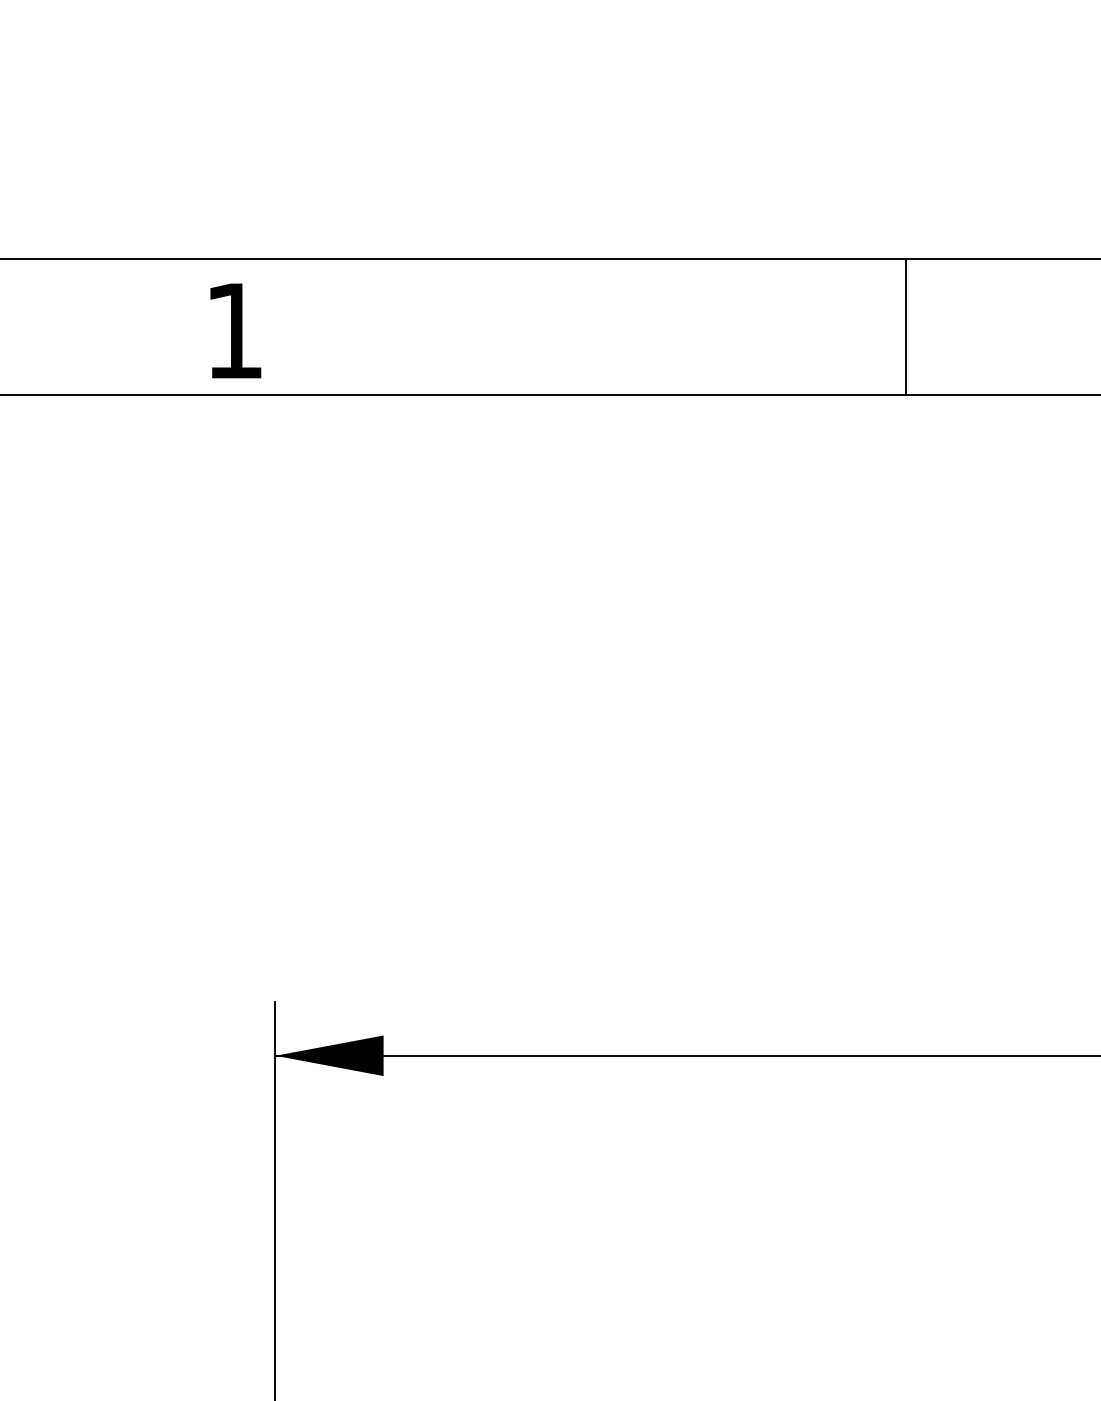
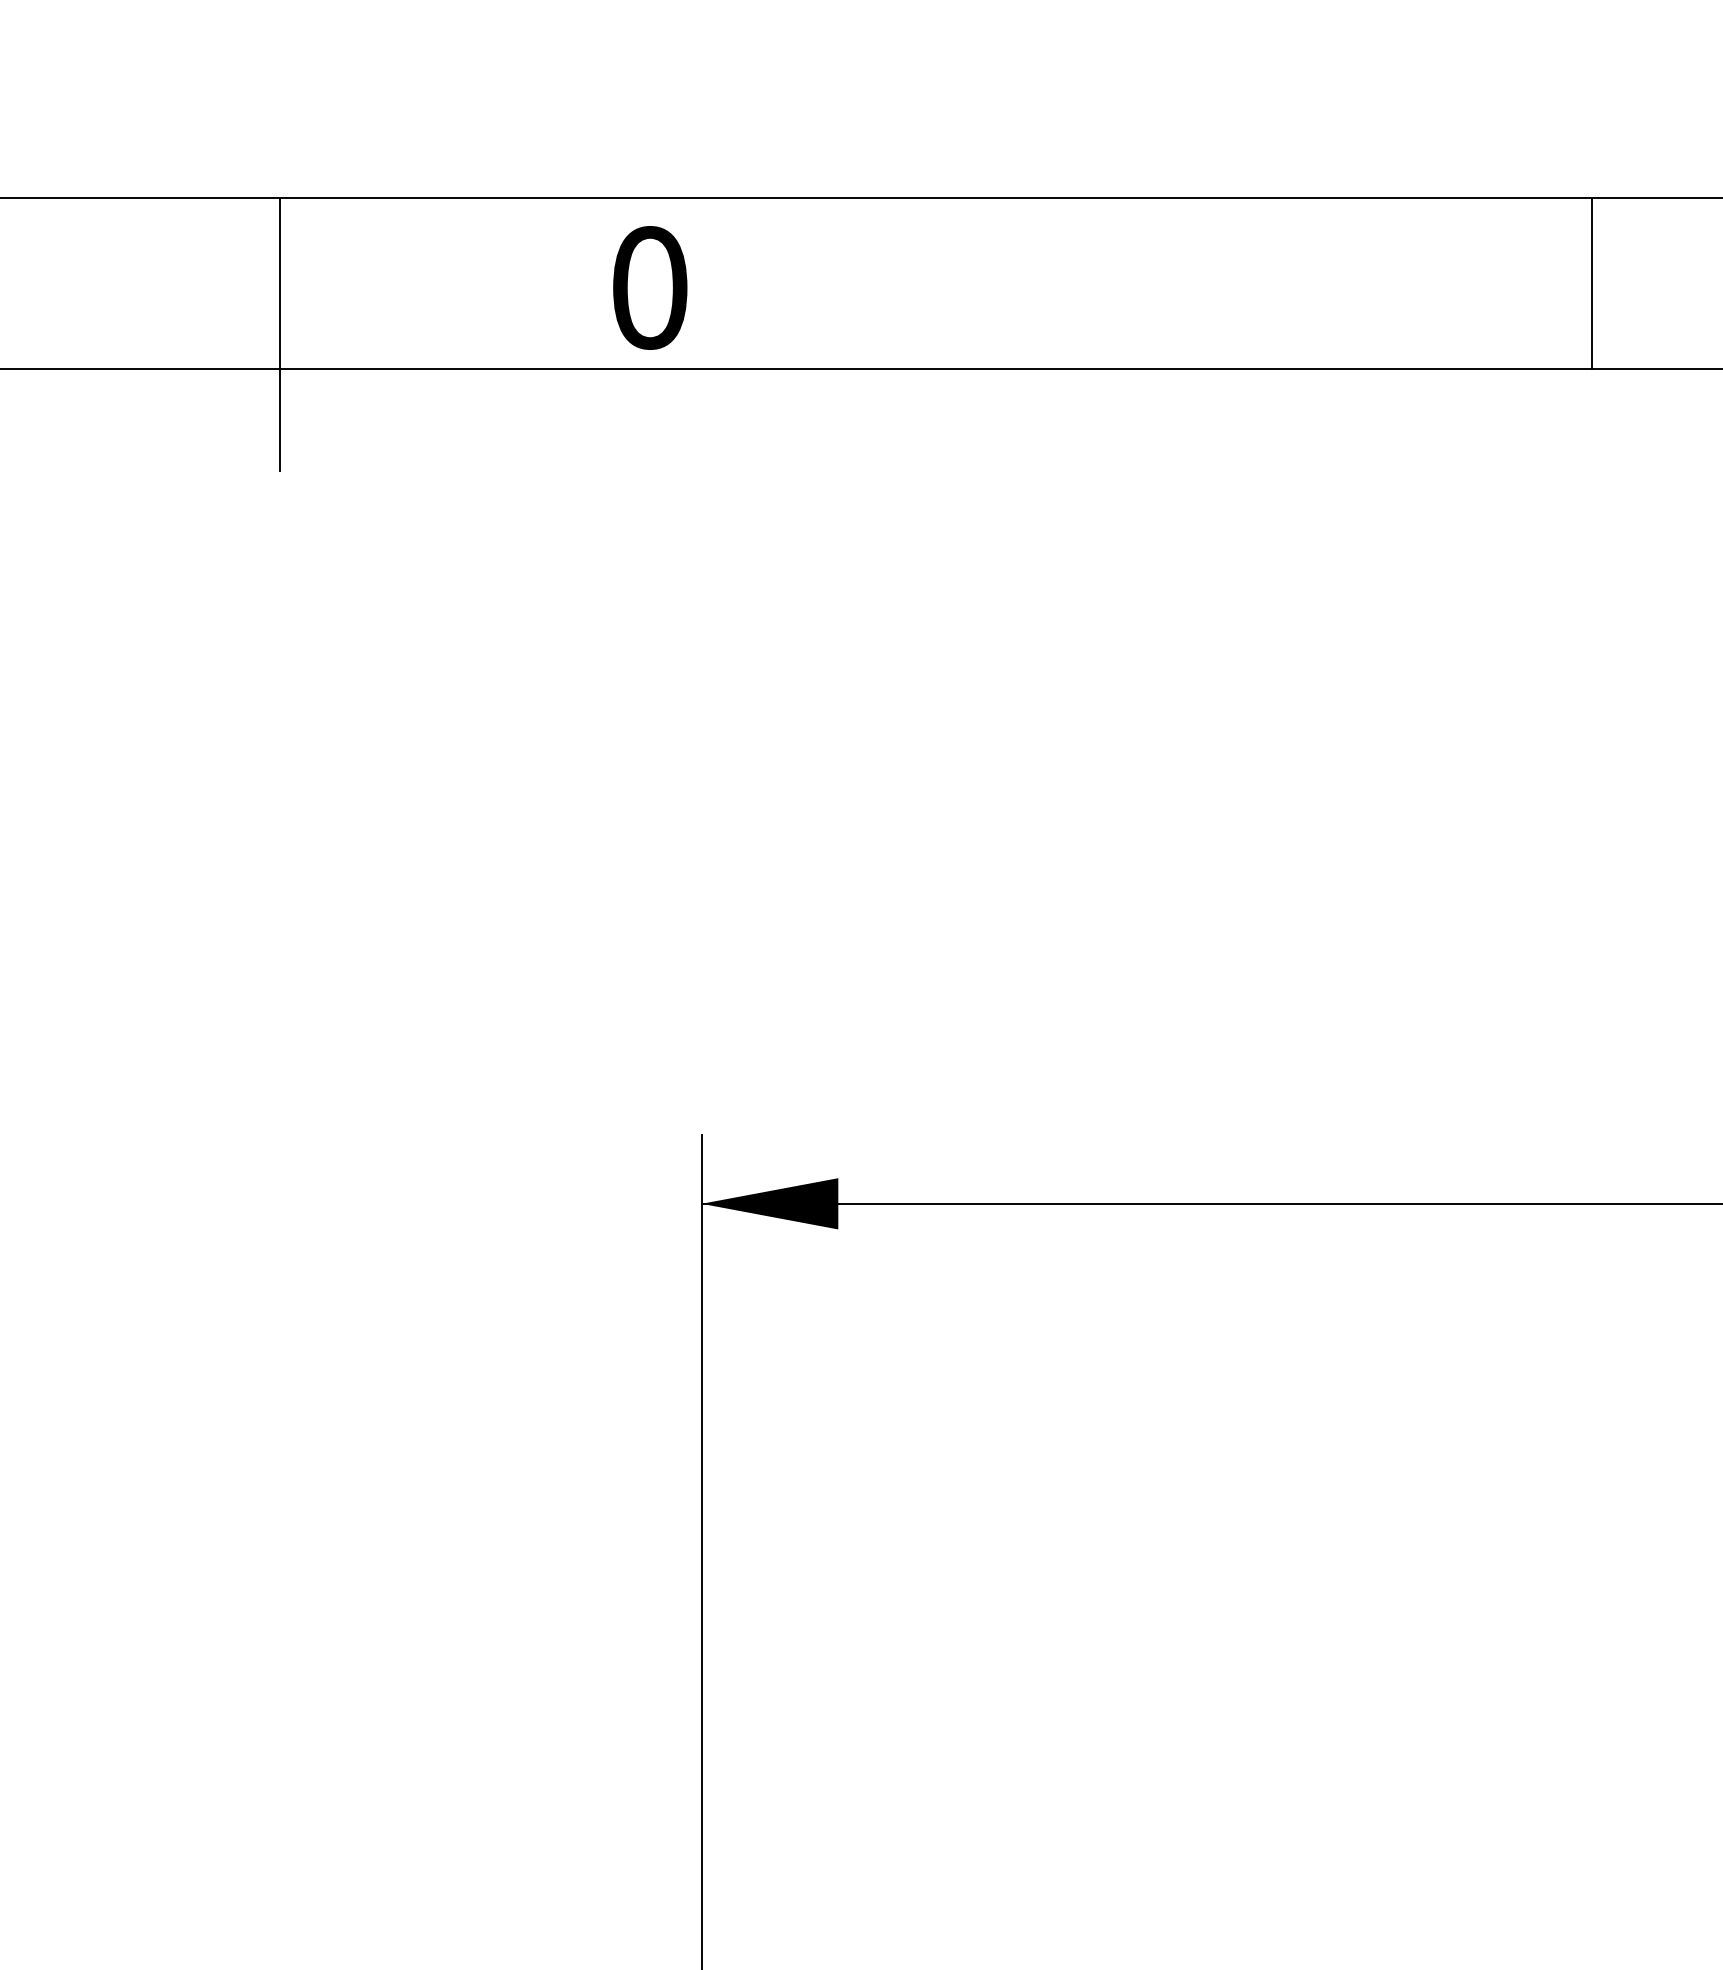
line: (906, 326) -> (1591, 282), moved
text: (234, 330) -> (650, 287), 1 -> 0

